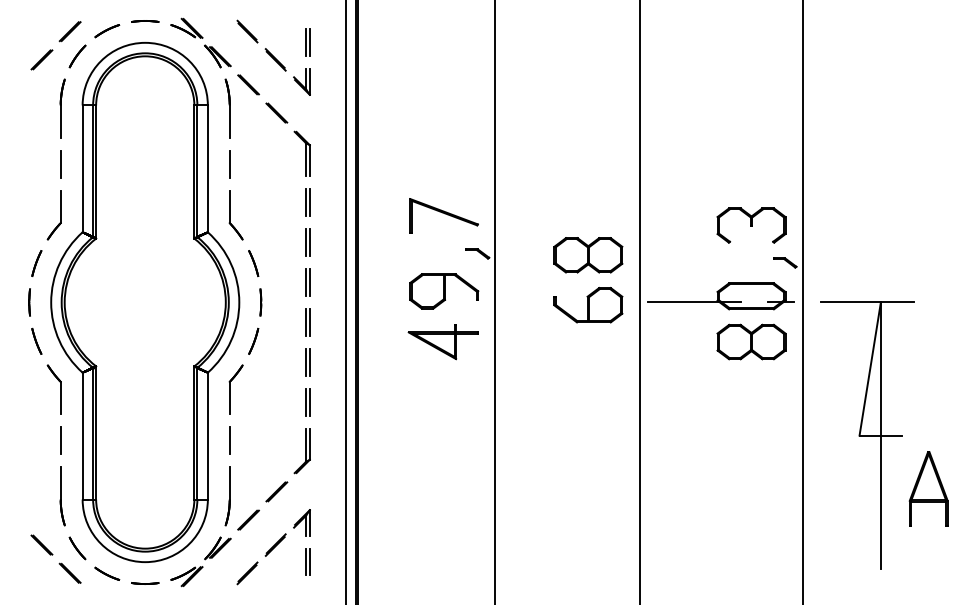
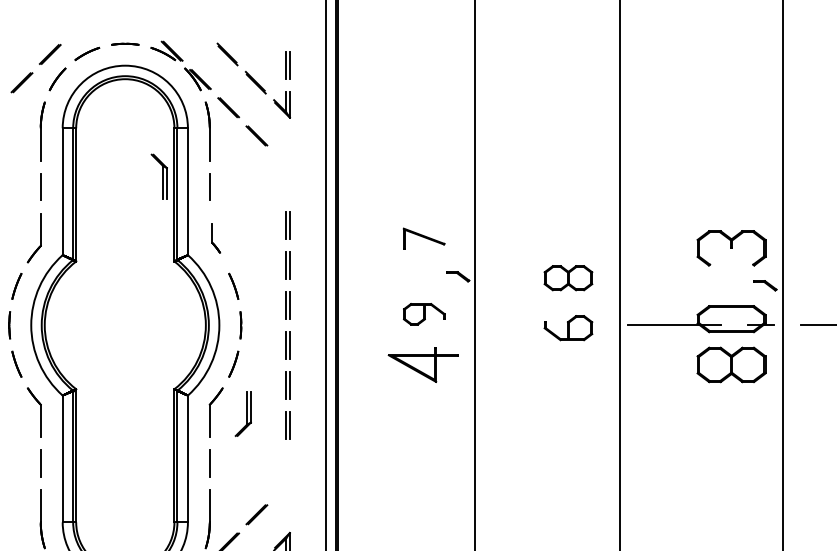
part: (301, 153) -> (158, 176), moved
part: (235, 215) -> (215, 238), size x0.6
part: (443, 215) -> (423, 238), size x0.6
part: (588, 255) -> (568, 278), size x0.7
part: (444, 291) -> (424, 314), size x0.6
part: (588, 305) -> (568, 328), size x0.7
part: (301, 451) -> (242, 414), moved

